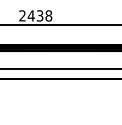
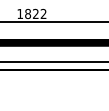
text: (35, 15) -> (31, 13), 2438 -> 1822

